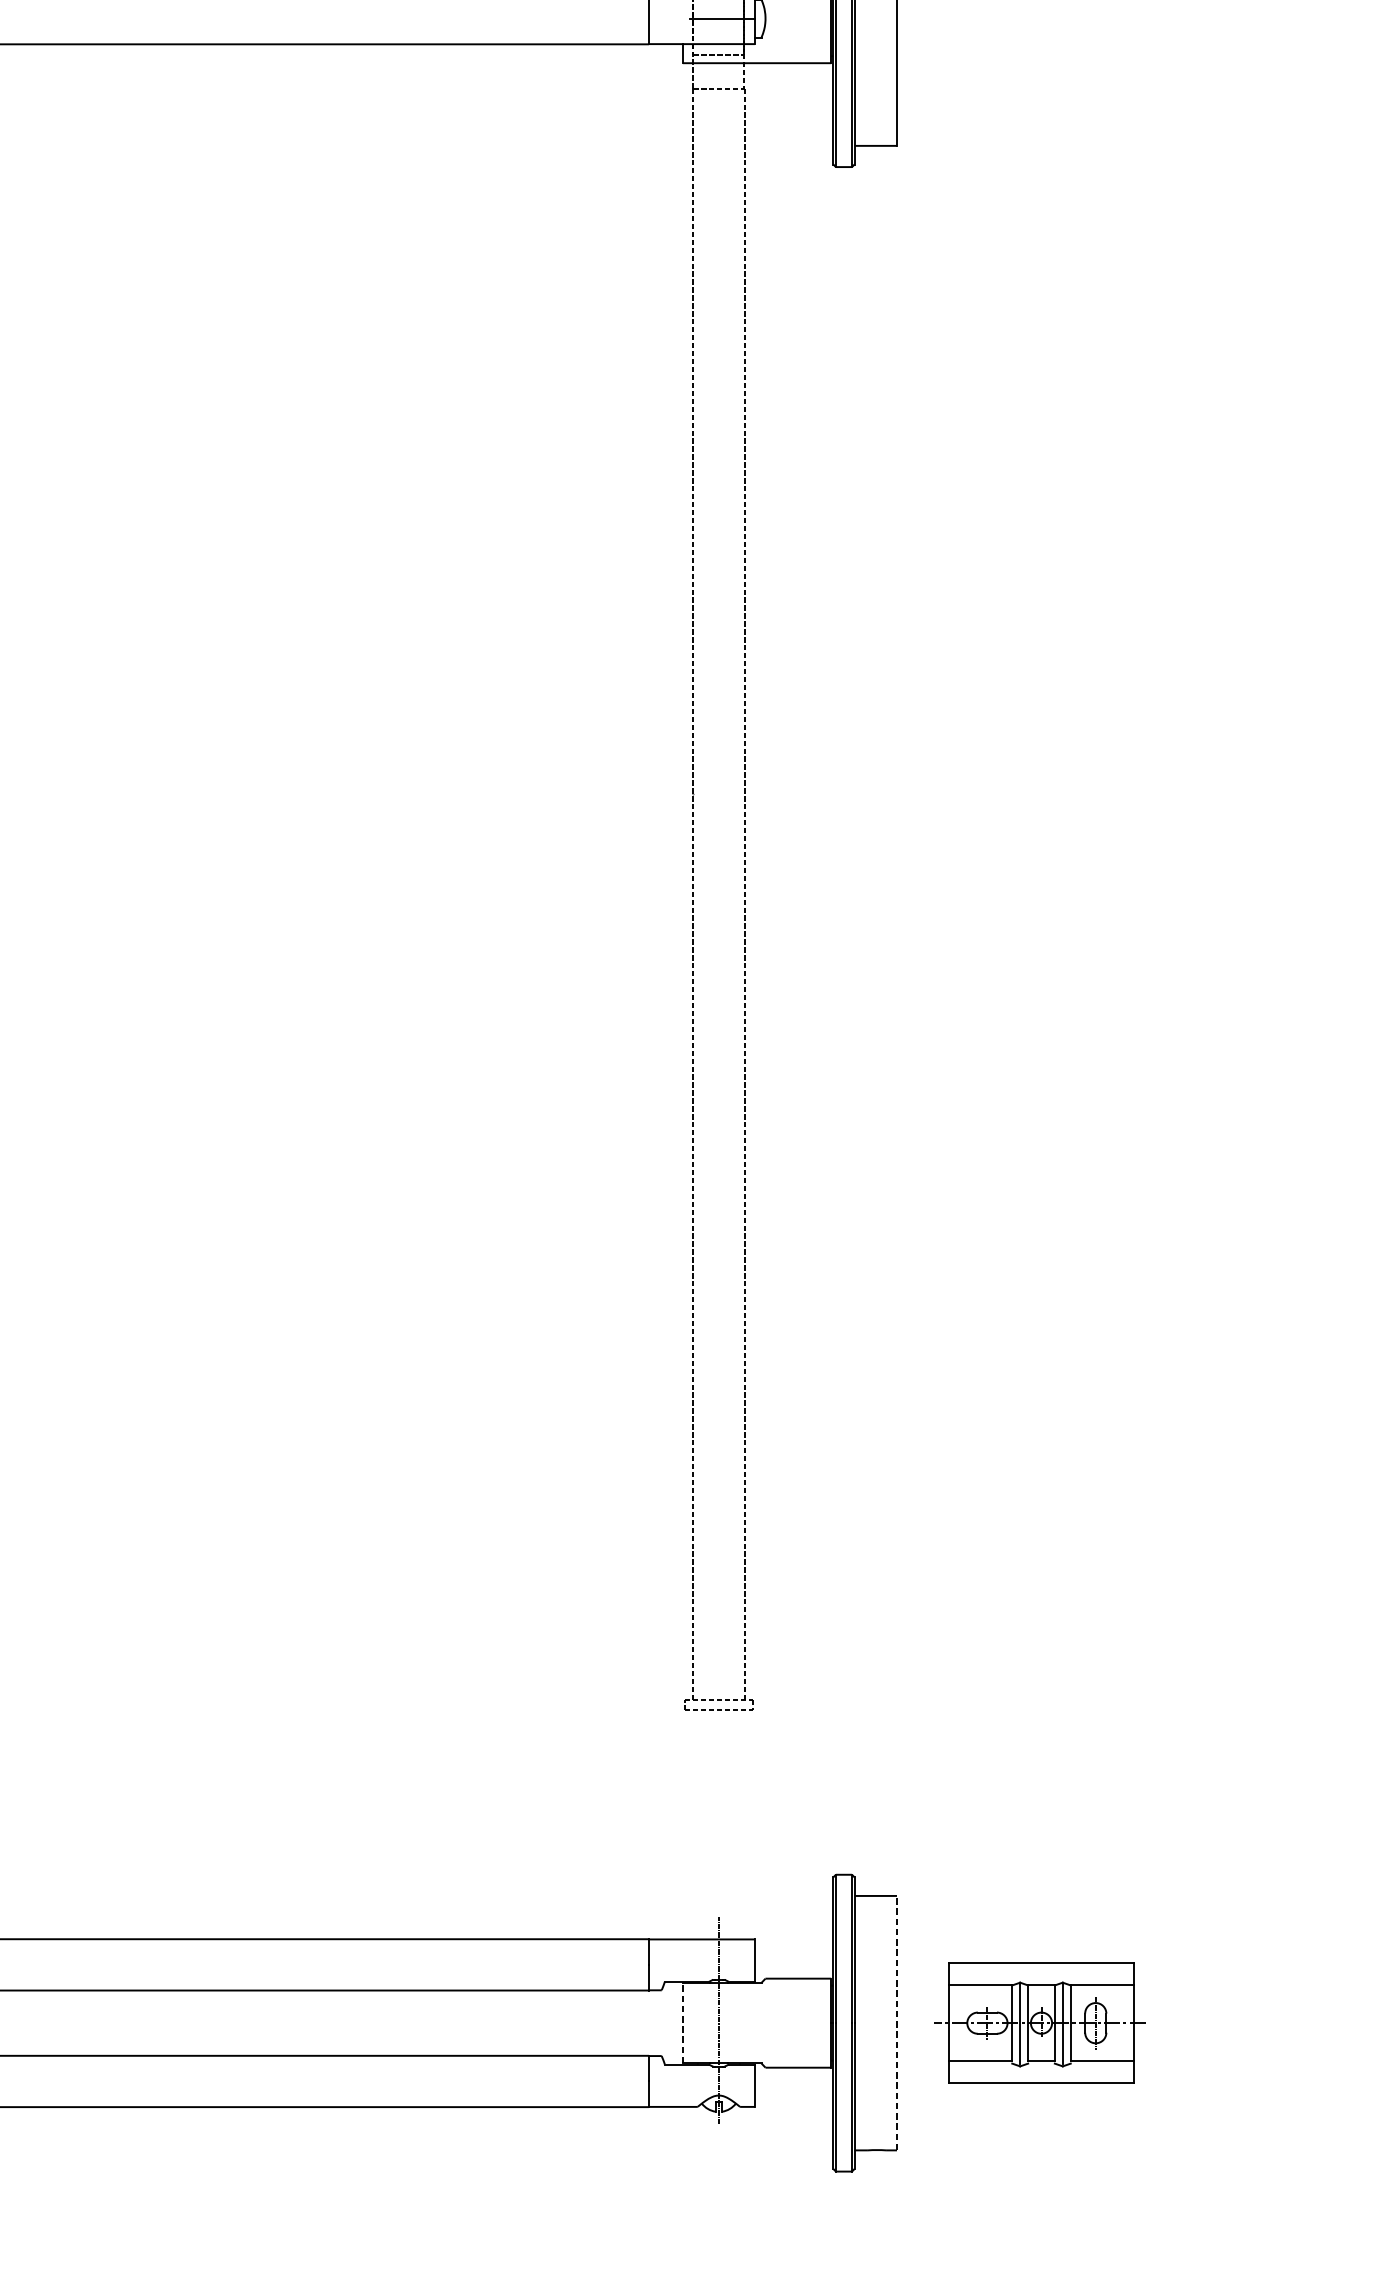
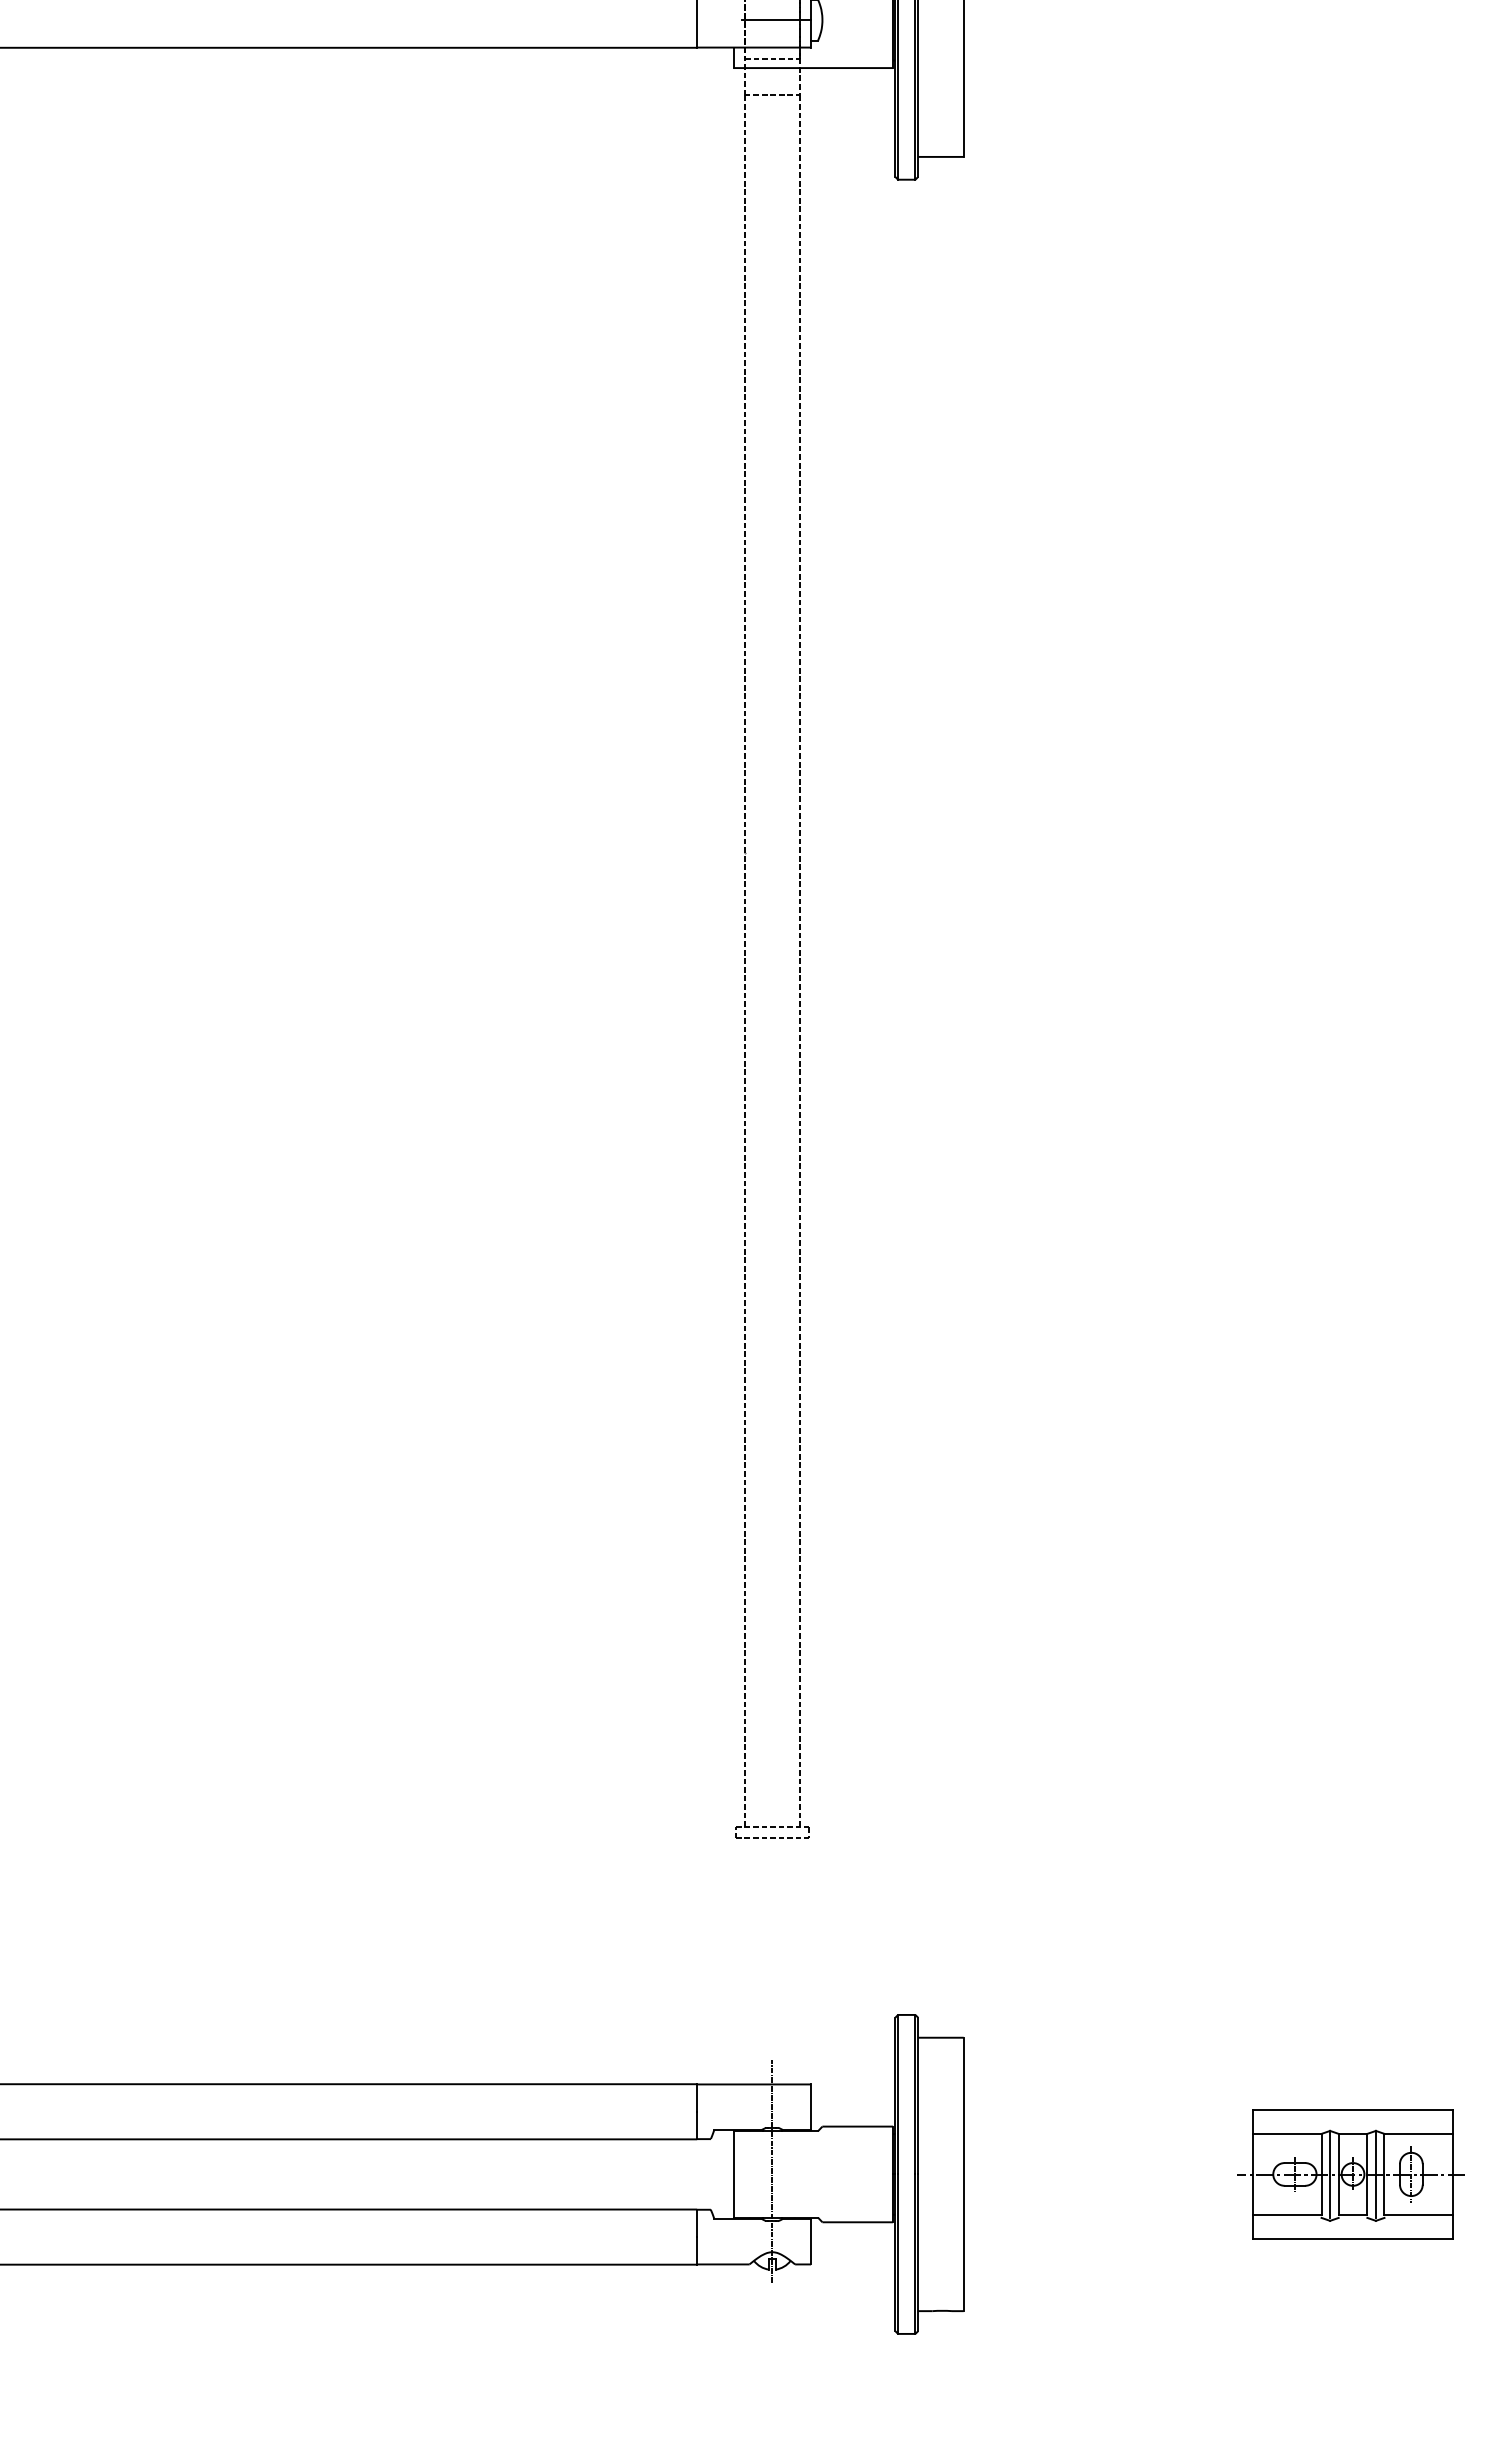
line: (682, 2022) -> (733, 2173), dashed -> solid
line: (896, 2023) -> (963, 2174), dashed -> solid
part: (1039, 2023) -> (1350, 2174), moved

